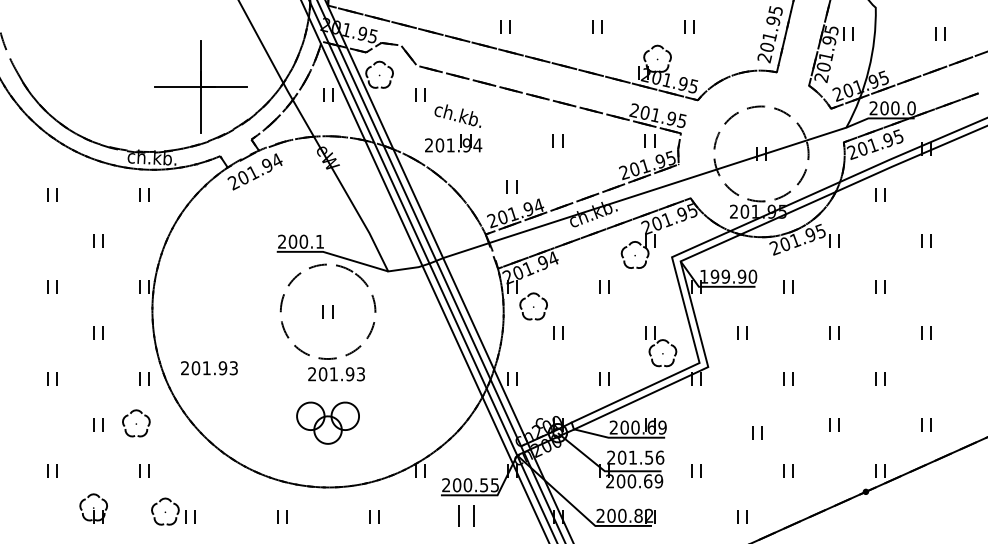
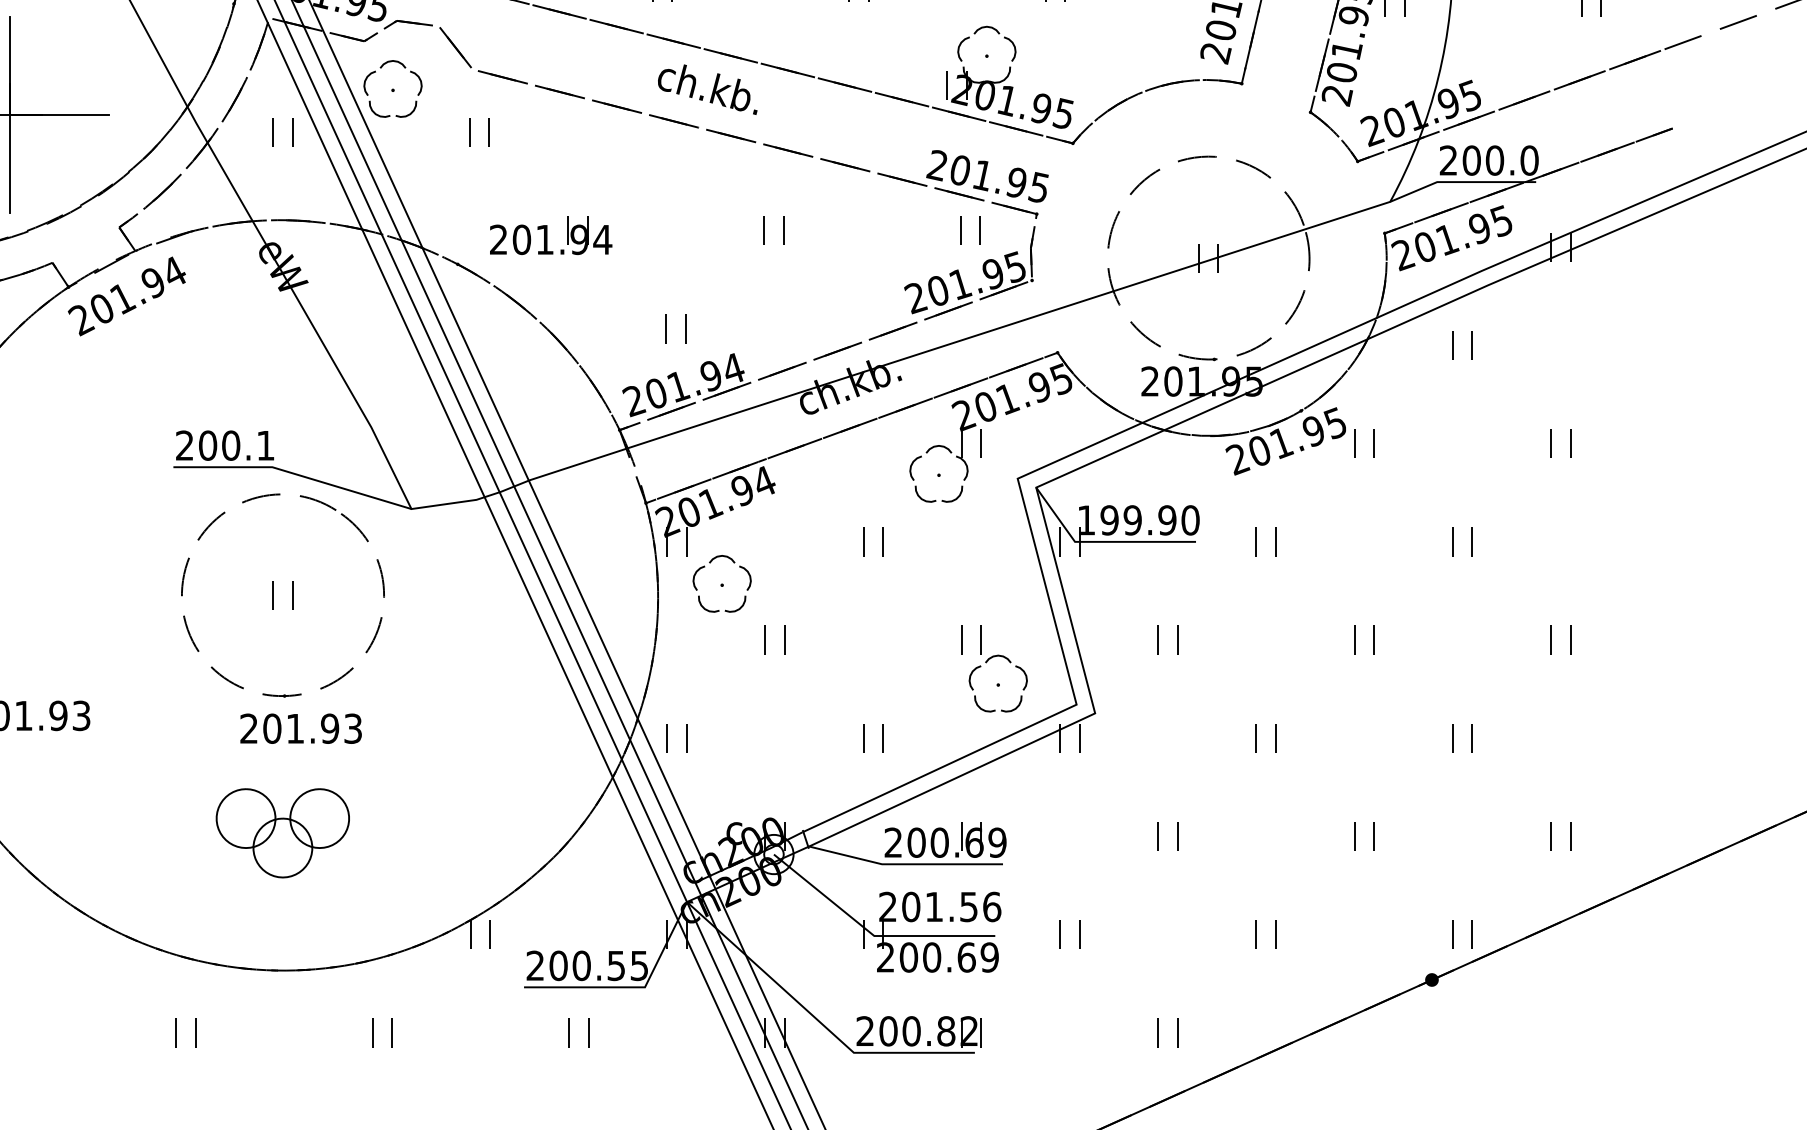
text: (457, 115) -> (706, 88), moved
part: (757, 432) -> (1168, 836), moved
part: (466, 516) -> (578, 1032), size x0.62

